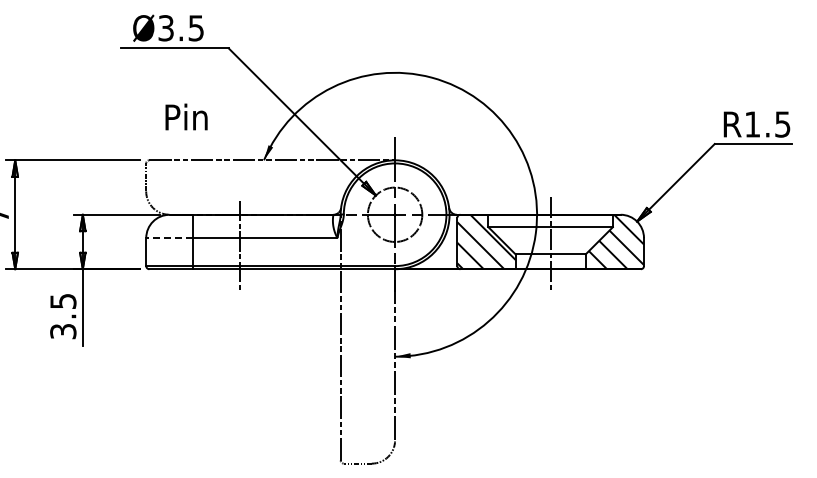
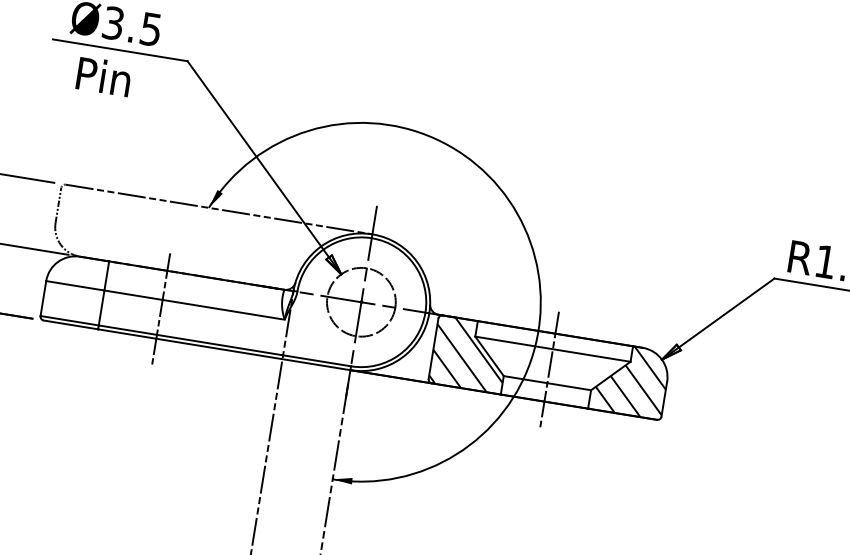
text: (186, 116) -> (104, 75), moved
line: (169, 238) -> (75, 286), dashed -> solid

